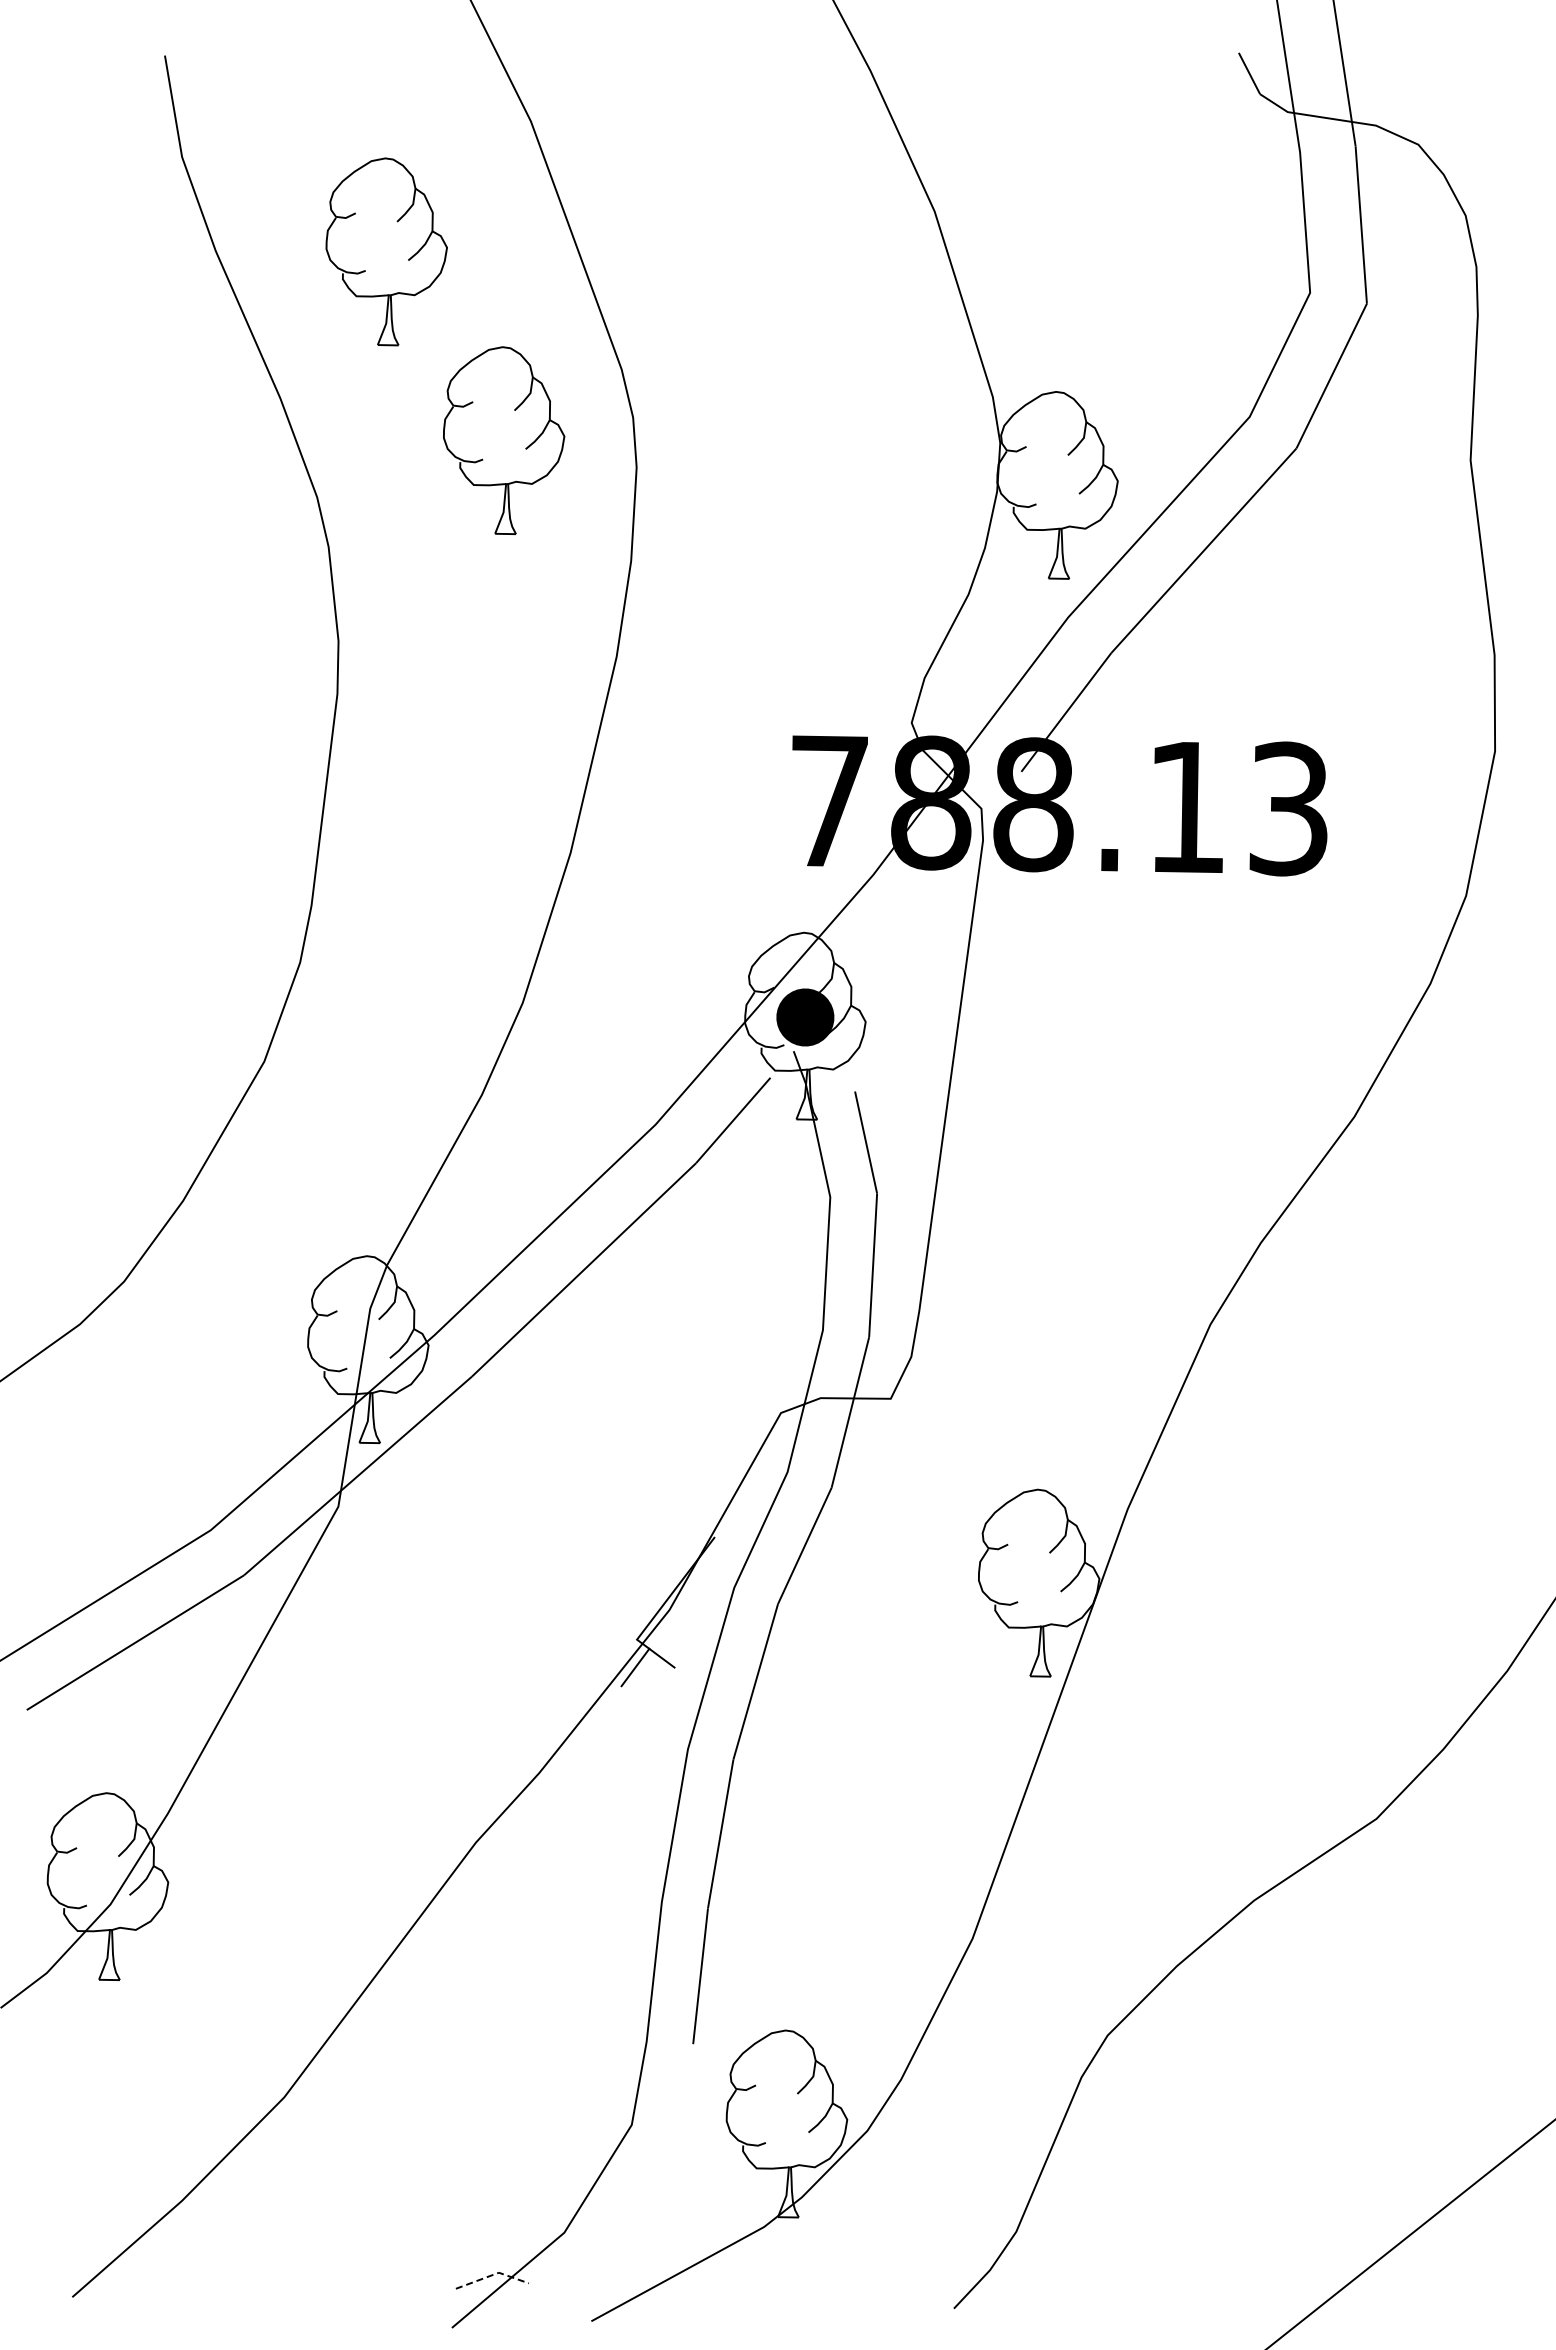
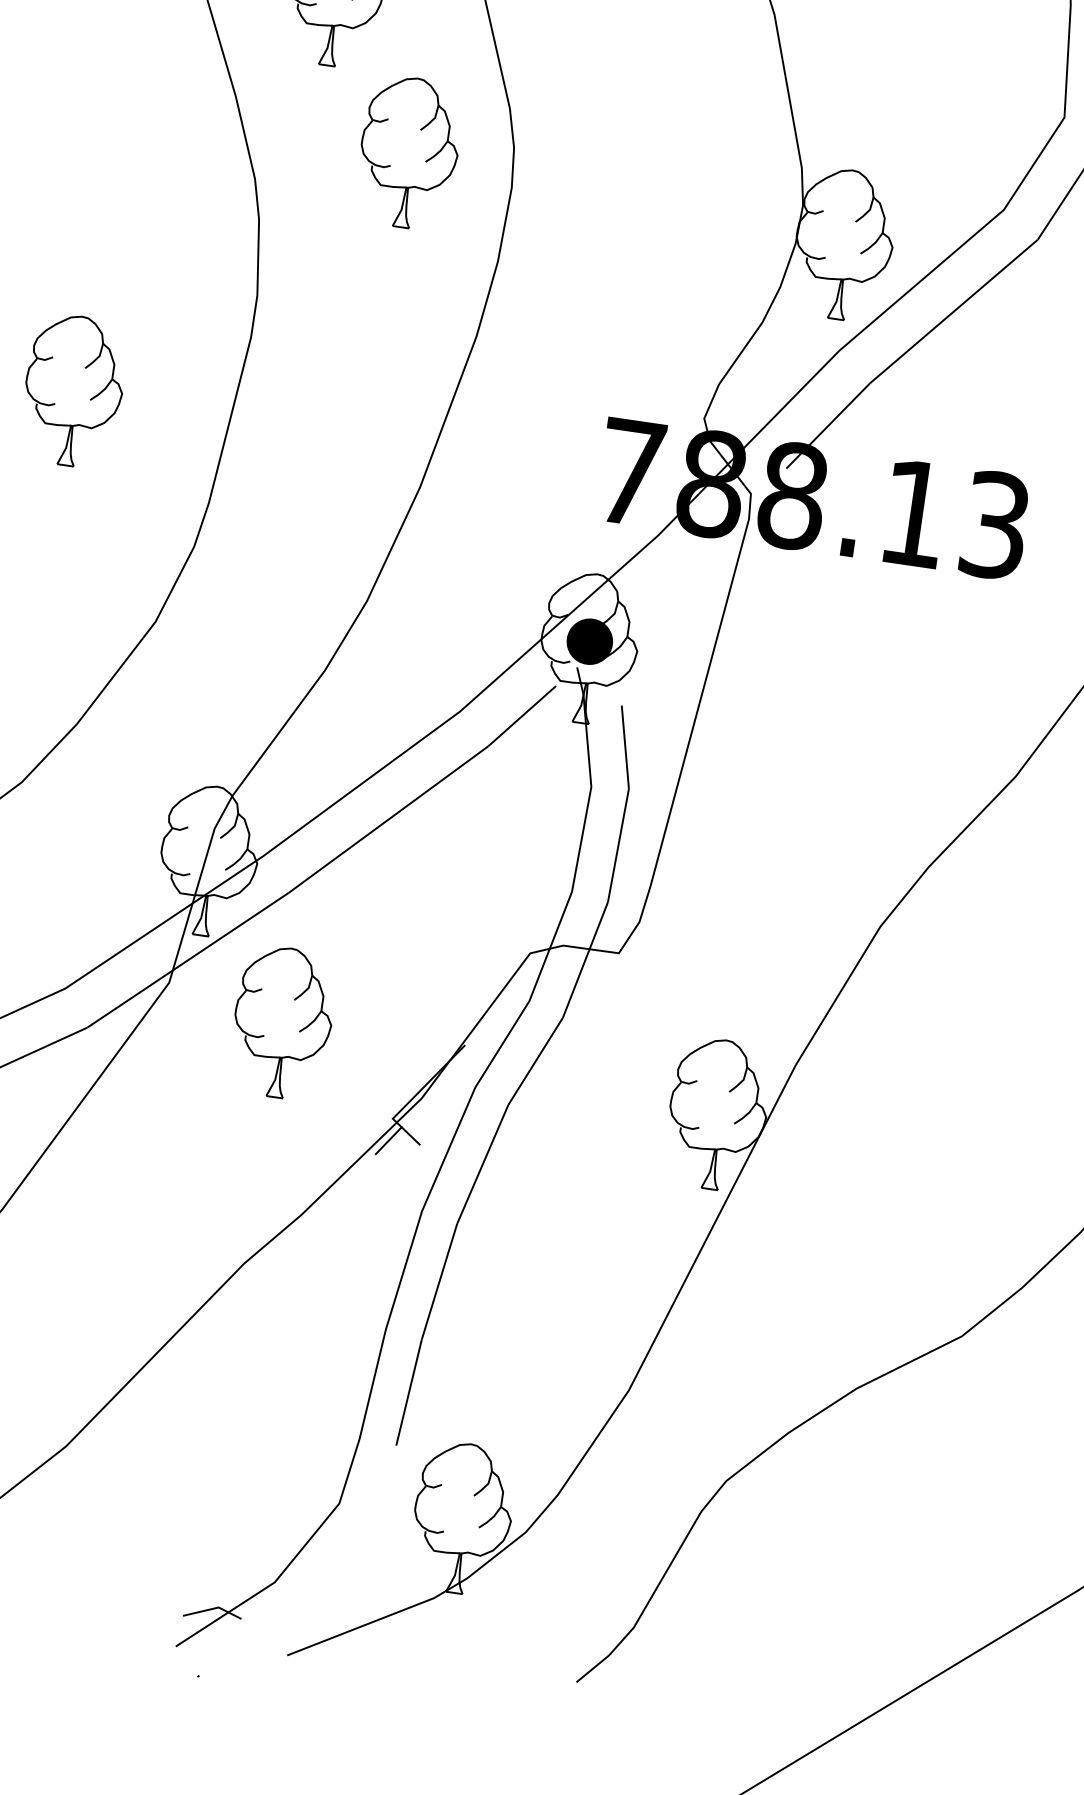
part: (126, 788) -> (73, 390), added
part: (506, 1546) -> (298, 1031), added
line: (493, 2274) -> (214, 1608), dashed -> solid

